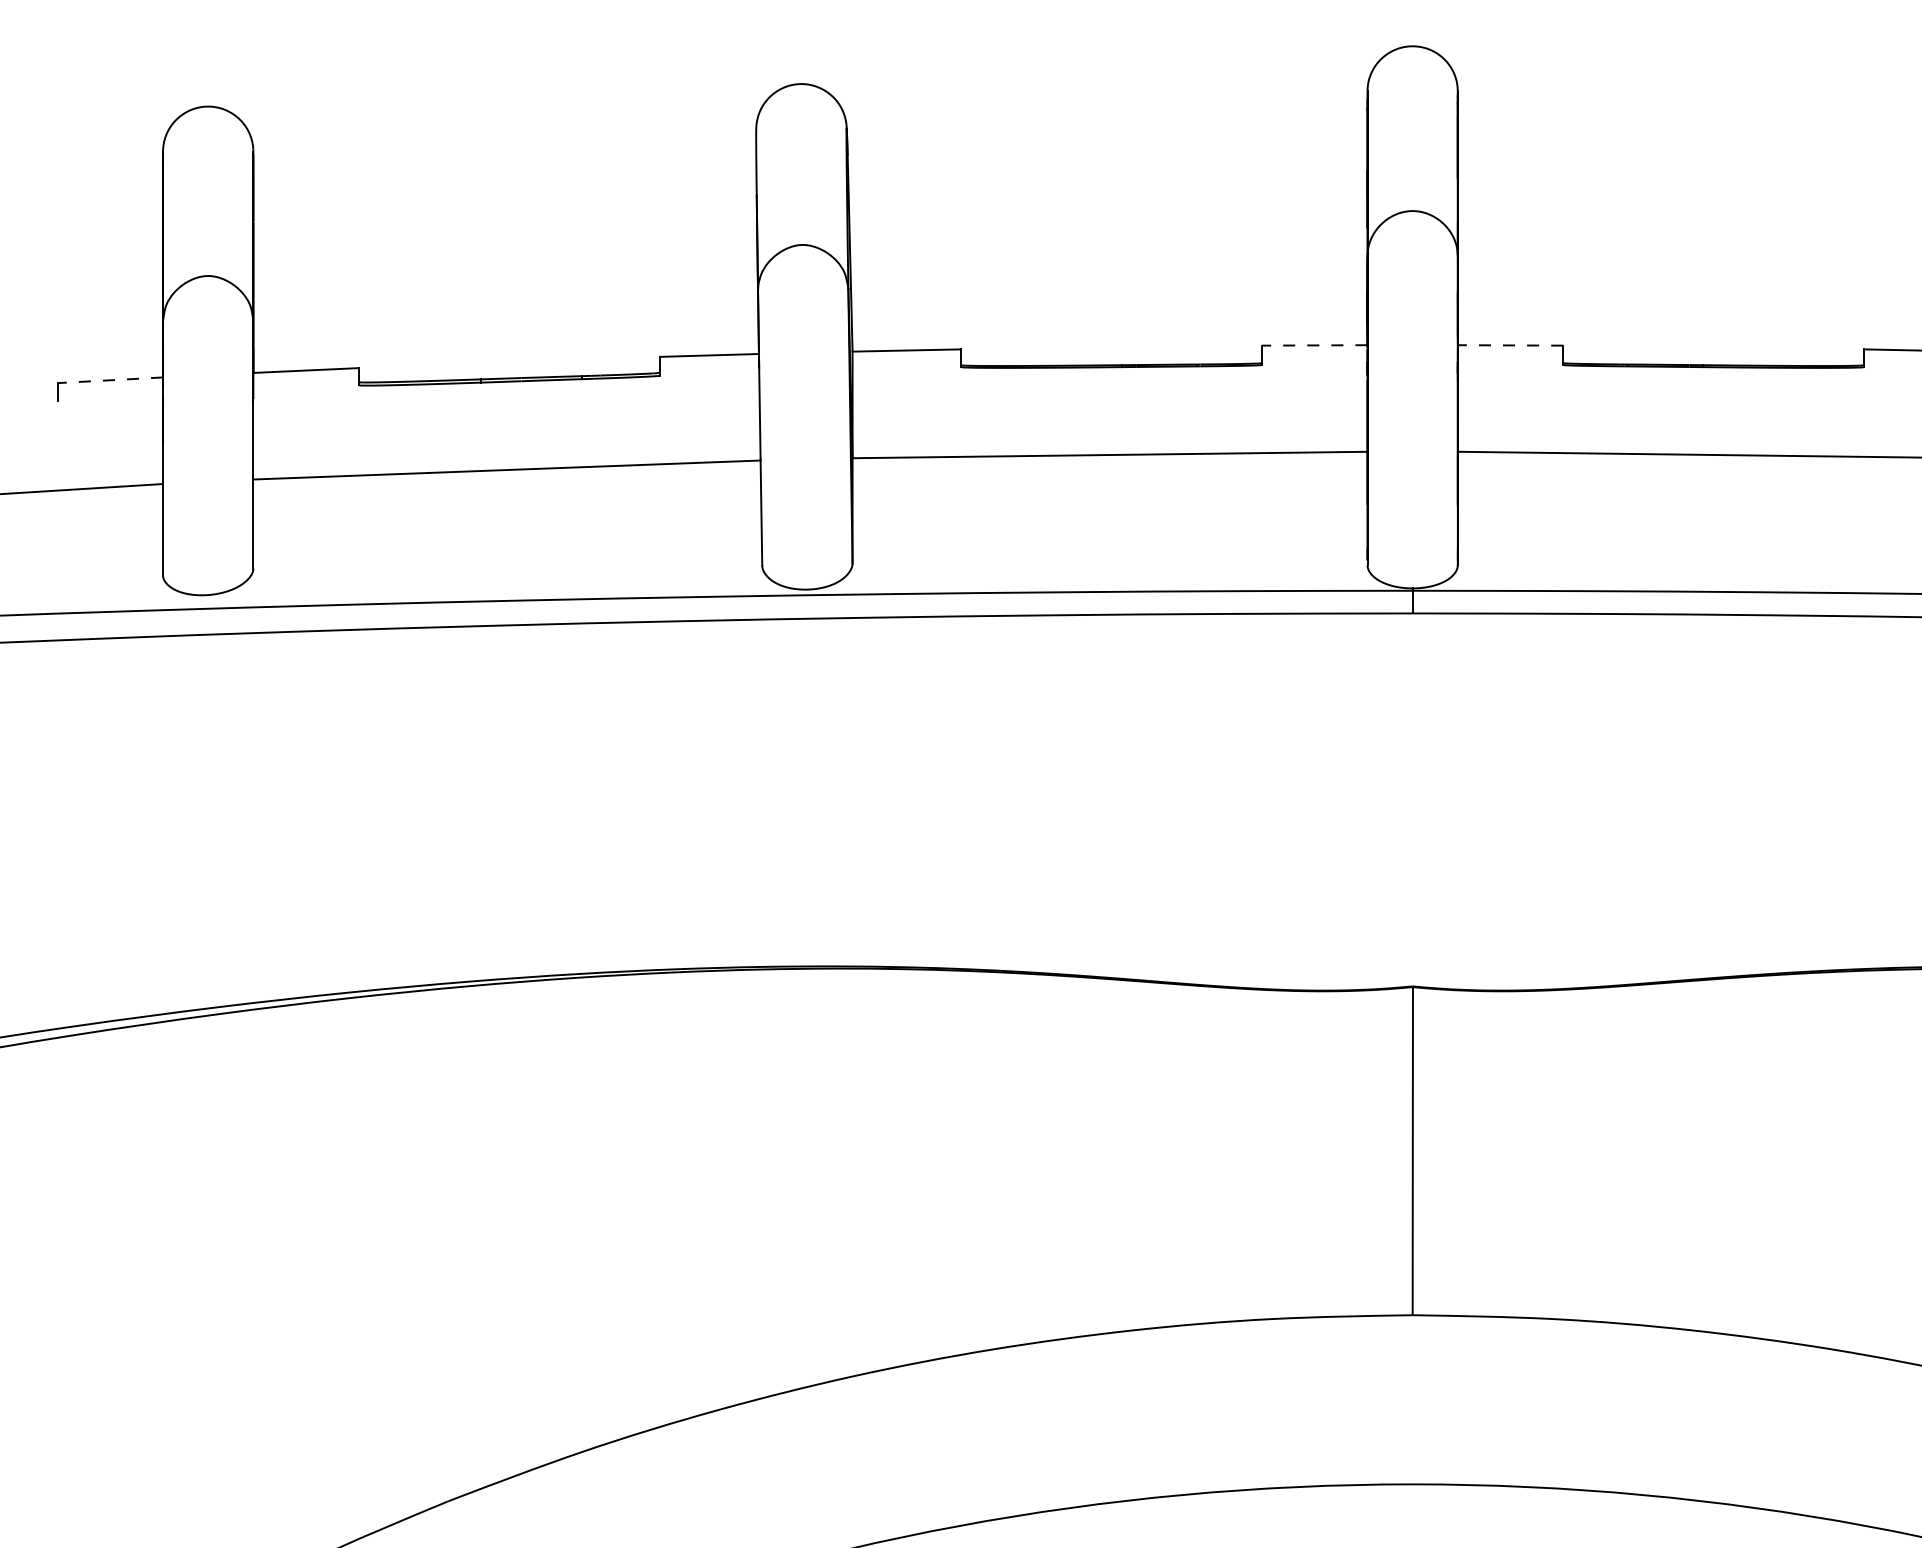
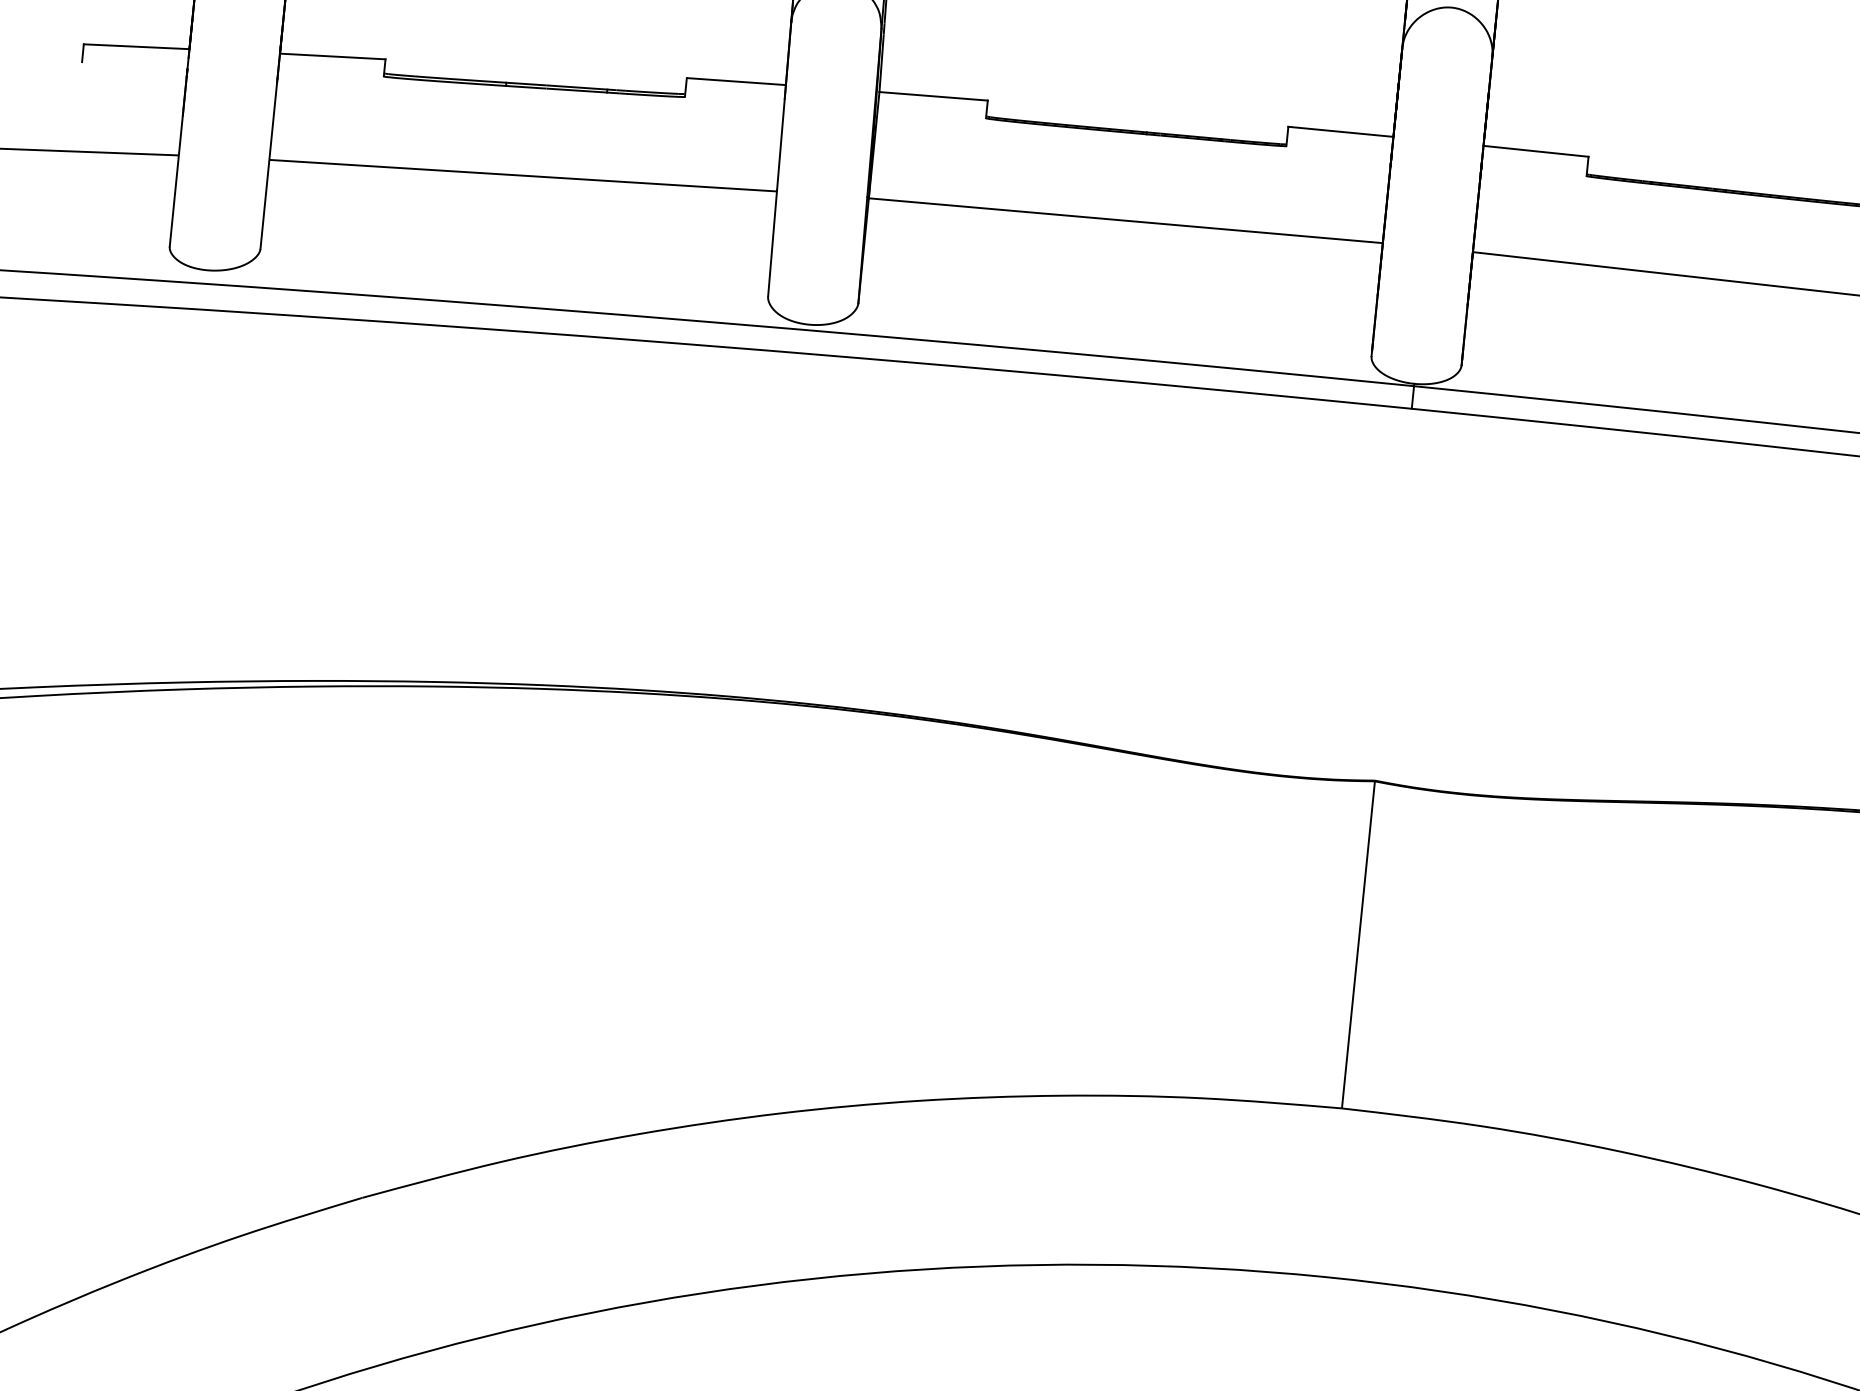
line: (1314, 345) -> (1340, 131), dashed -> solid
line: (1510, 345) -> (1535, 151), dashed -> solid
line: (110, 380) -> (136, 46), dashed -> solid

